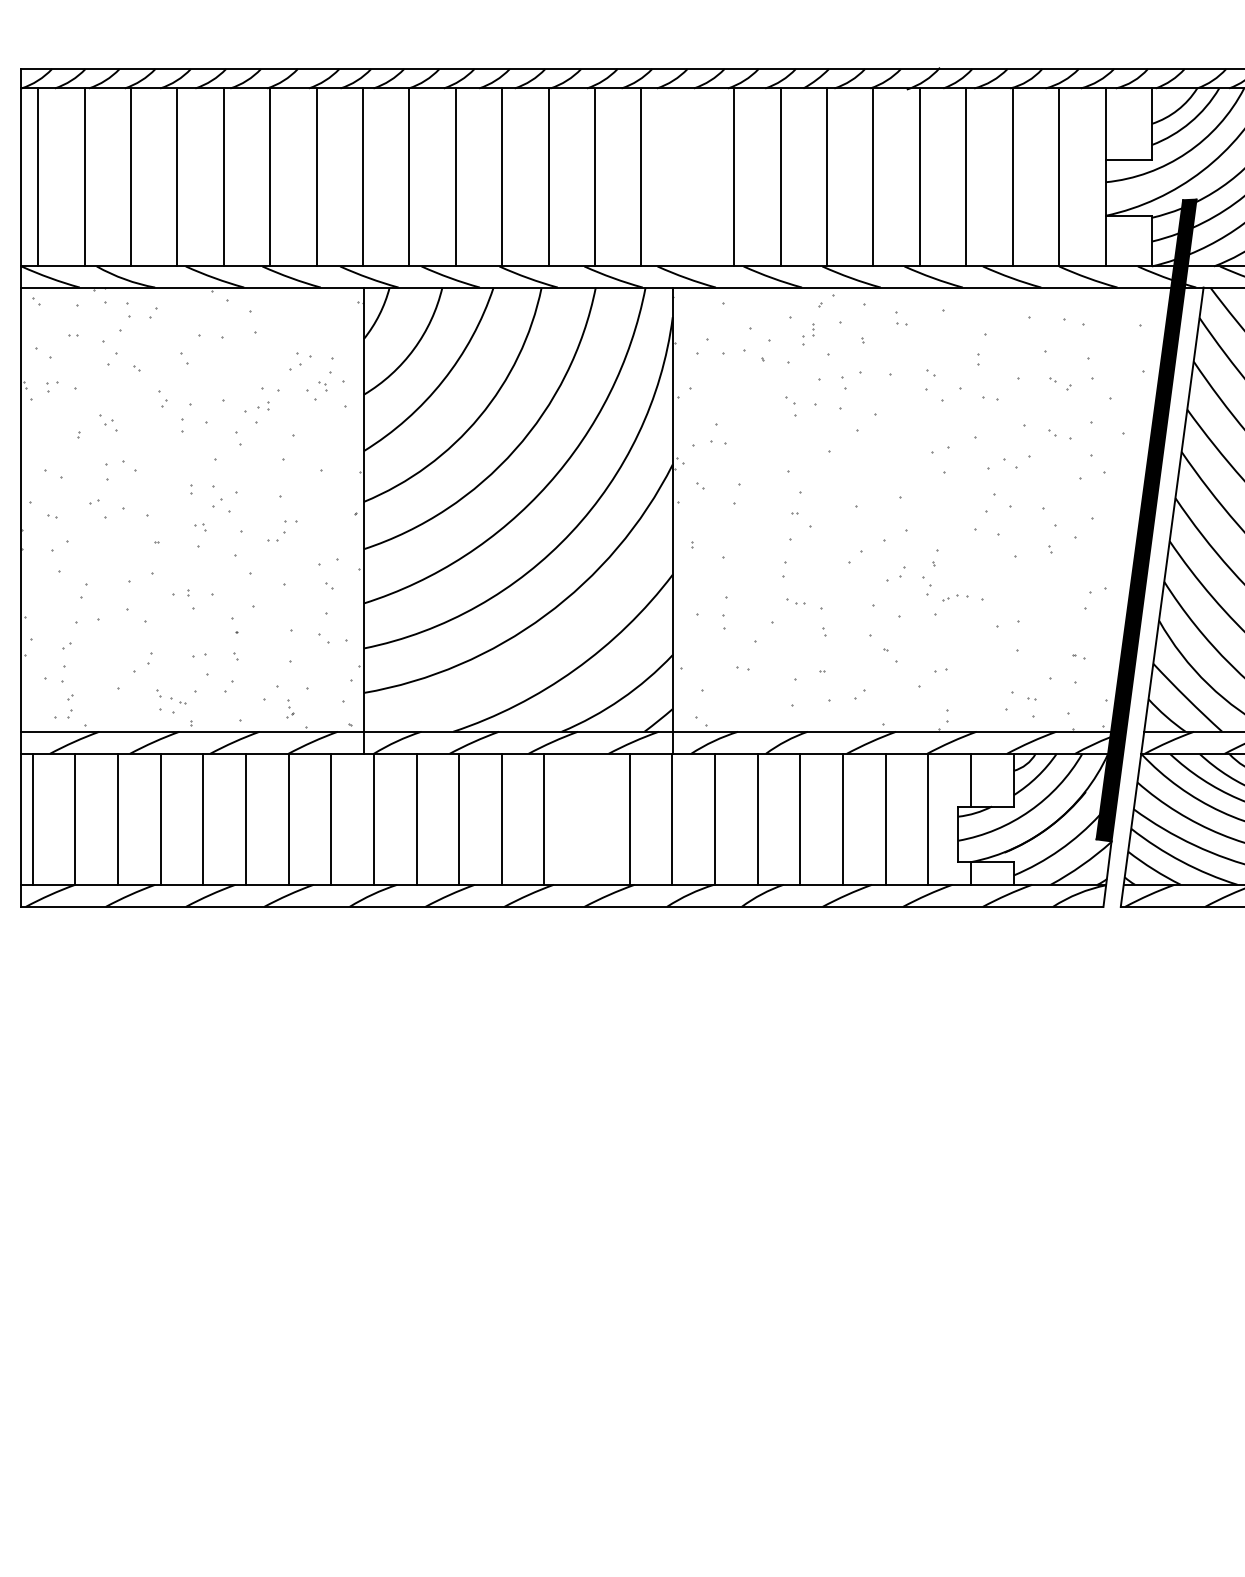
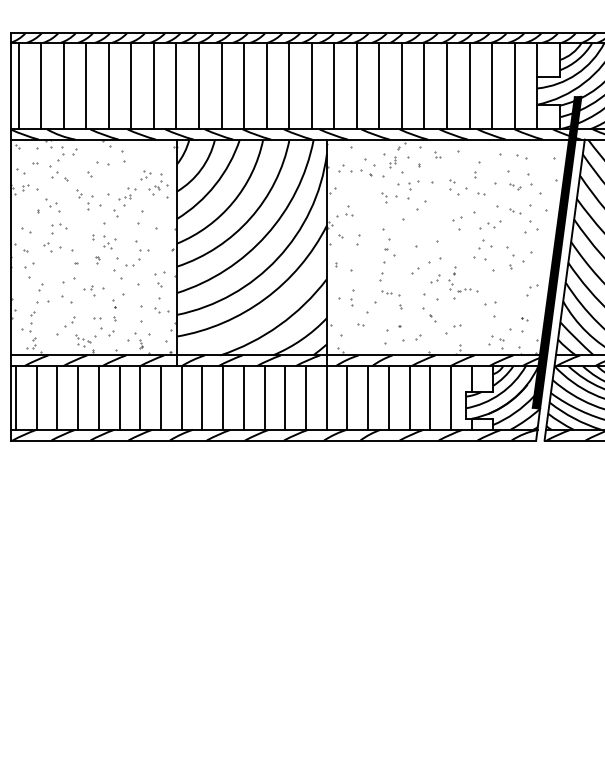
line: (688, 176) -> (334, 85), added
part: (107, 423) -> (52, 205), size x1.67
part: (282, 530) -> (137, 257), size x1.67
part: (200, 536) -> (97, 260), size x0.62
line: (587, 818) -> (285, 397), added

